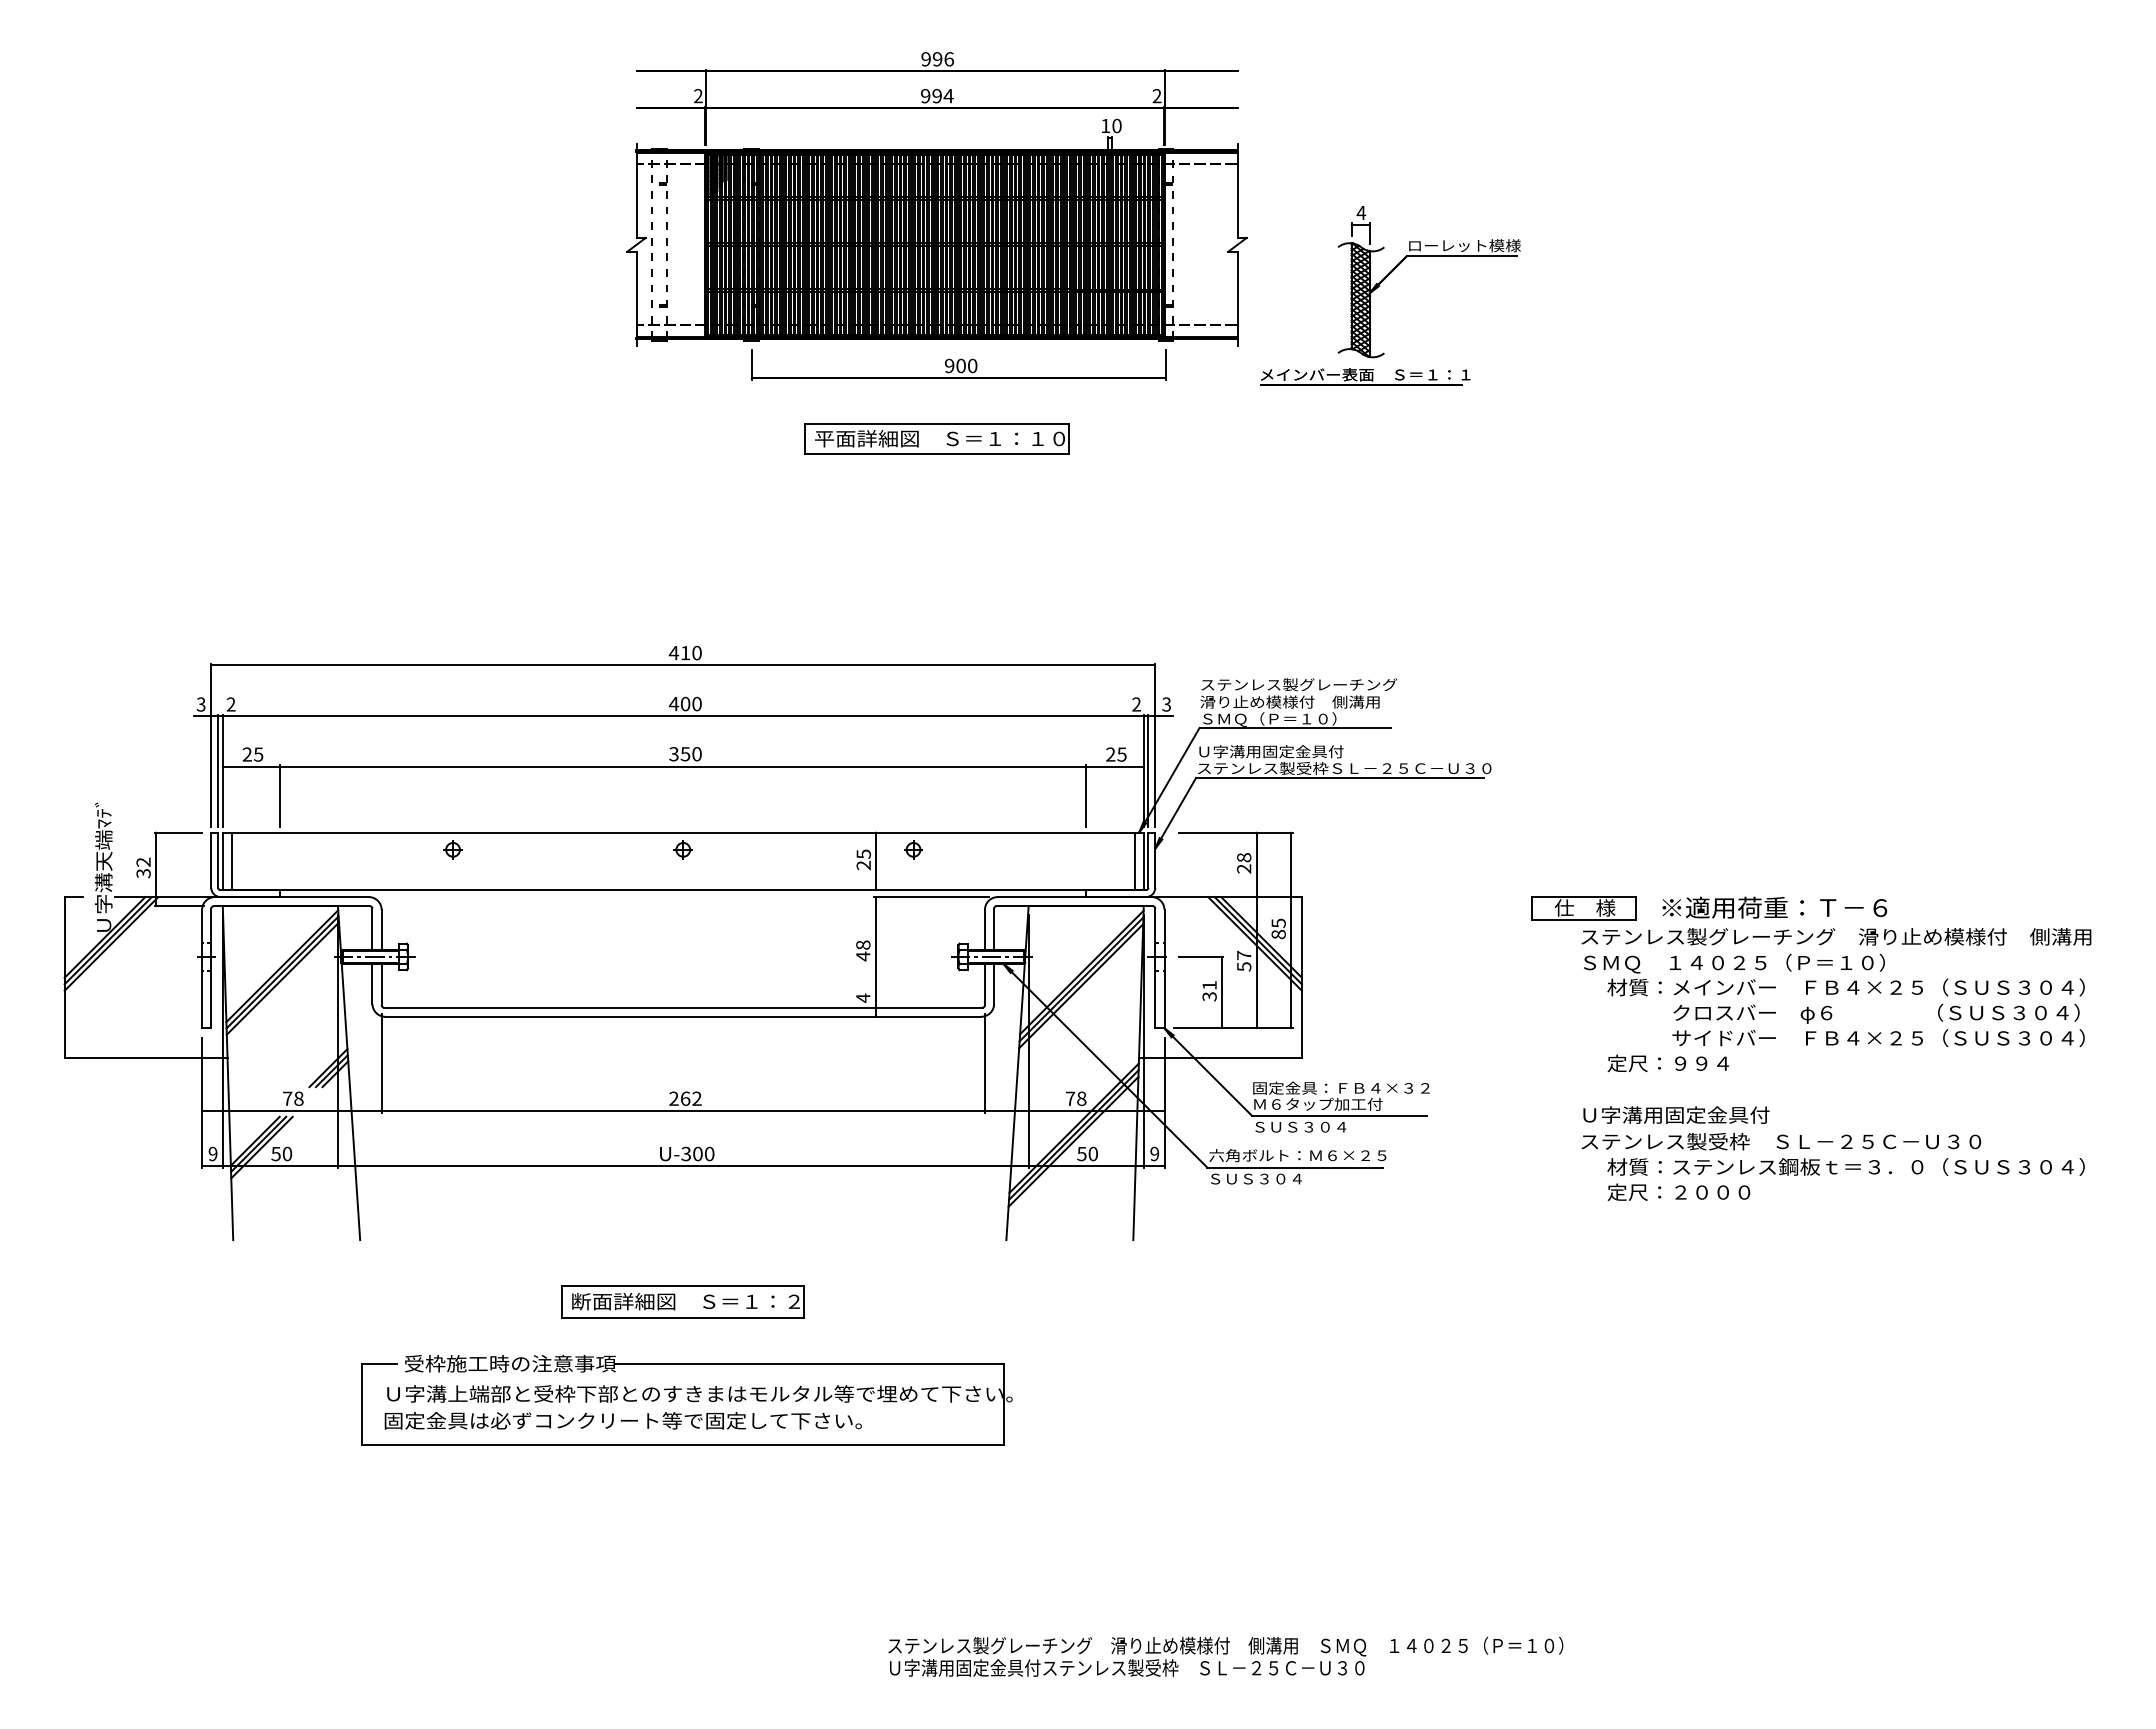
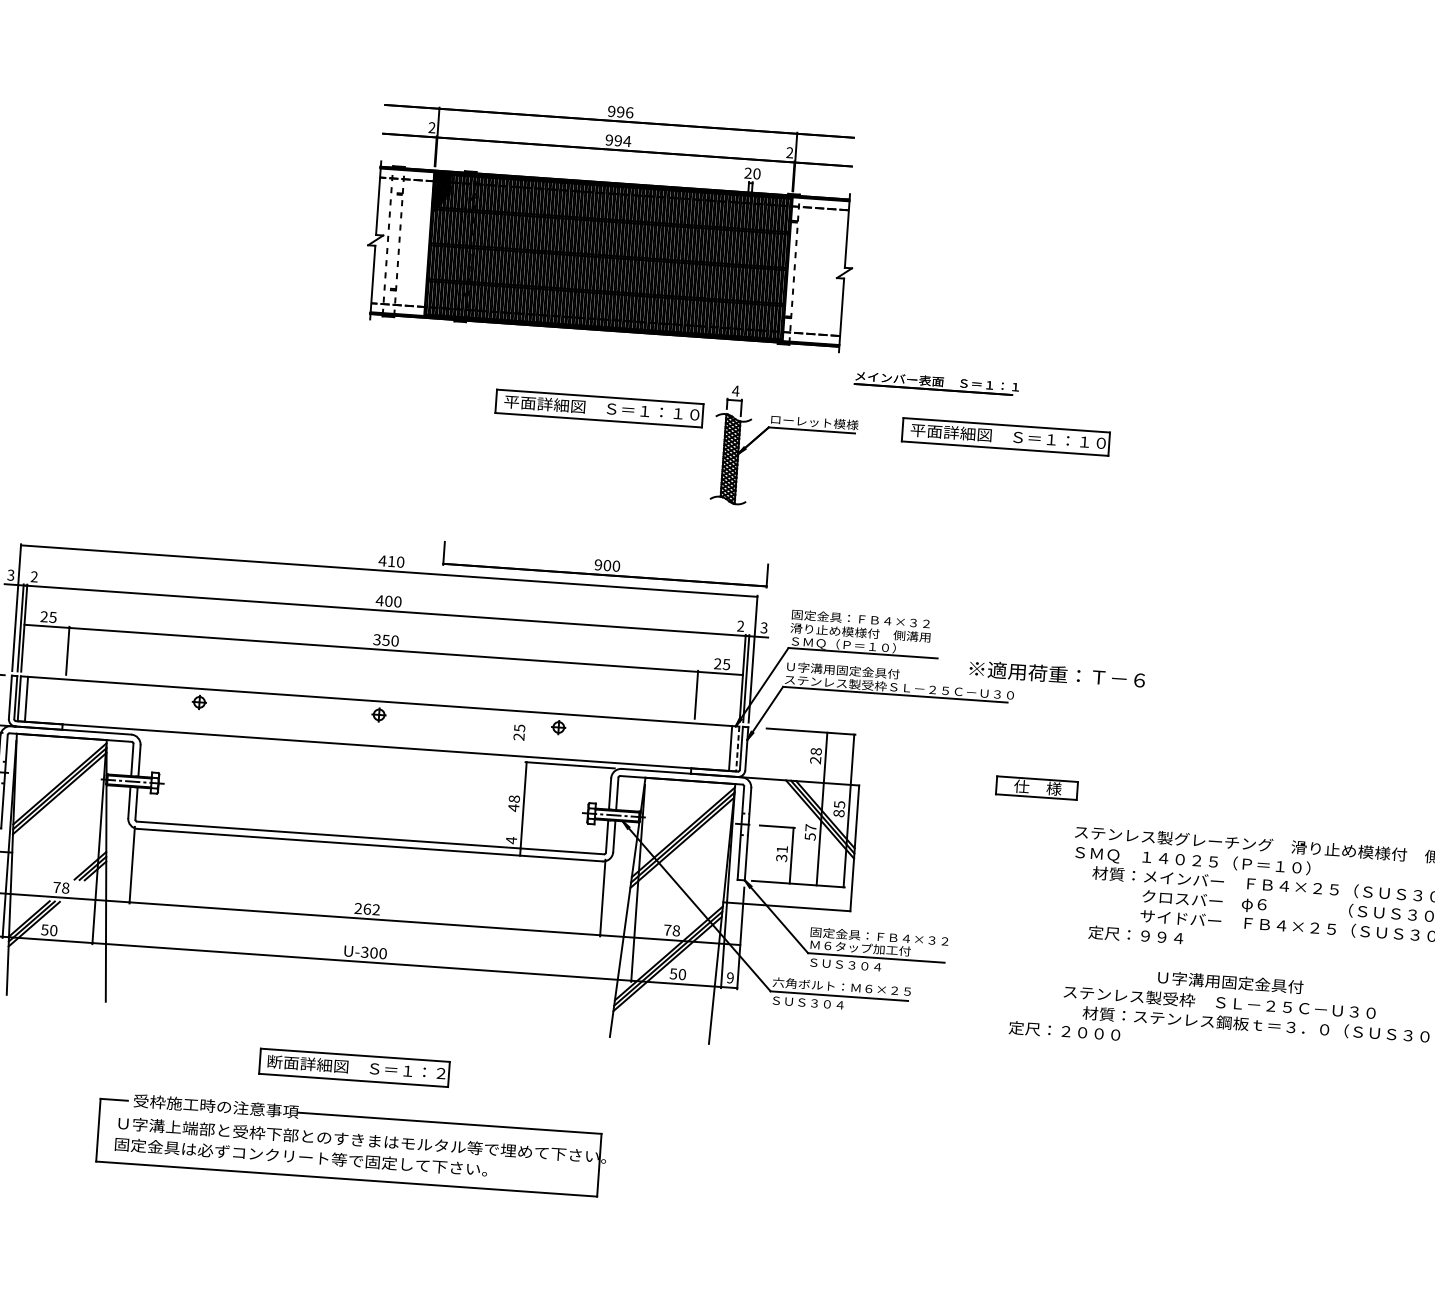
text: (1105, 125) -> (748, 172), 10 -> 20
part: (1428, 256) -> (785, 428), moved
part: (958, 364) -> (605, 564), moved
part: (1457, 438) -> (1005, 436), added
text: (1299, 684) -> (868, 619), ステンレス製グレーチング -> 固定金具：ＦＢ４×３２
line: (875, 861) -> (528, 734), removed
line: (1143, 861) -> (737, 749), solid -> dashed
text: (1774, 907) -> (1057, 674), moved
part: (1583, 908) -> (1036, 788), moved
text: (1676, 1114) -> (1230, 981), moved
text: (1678, 1191) -> (1064, 1030), moved

